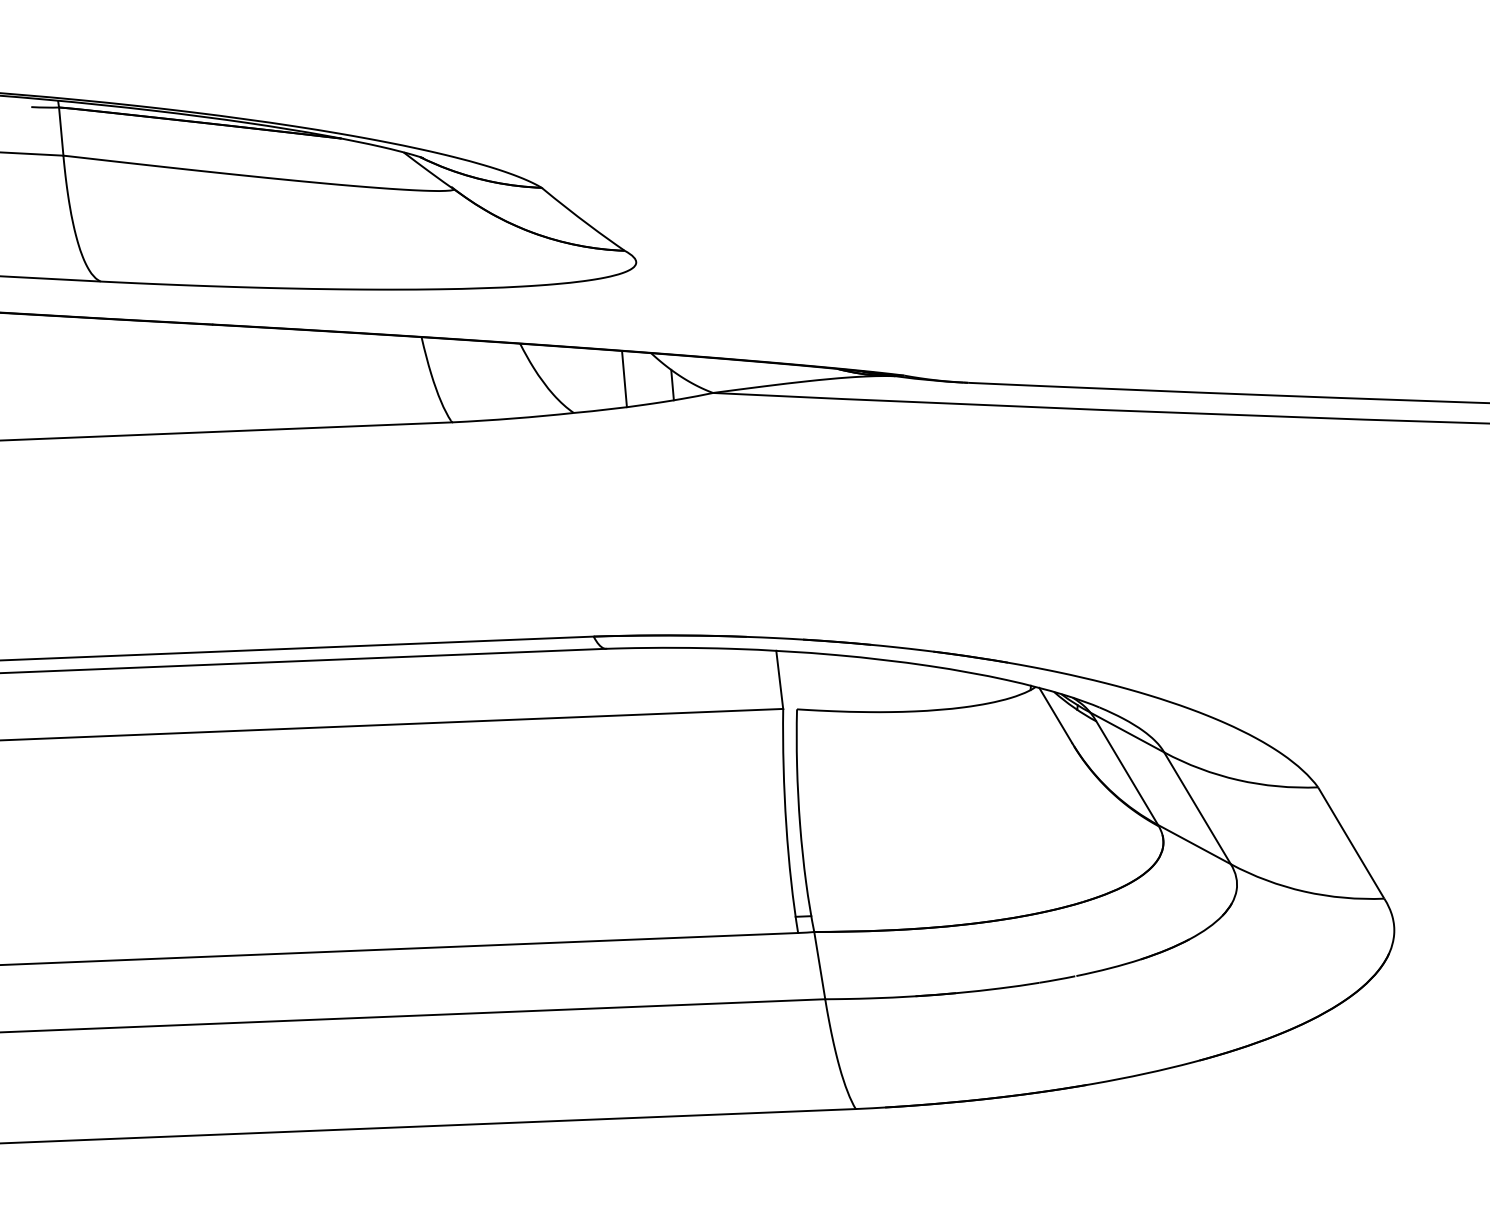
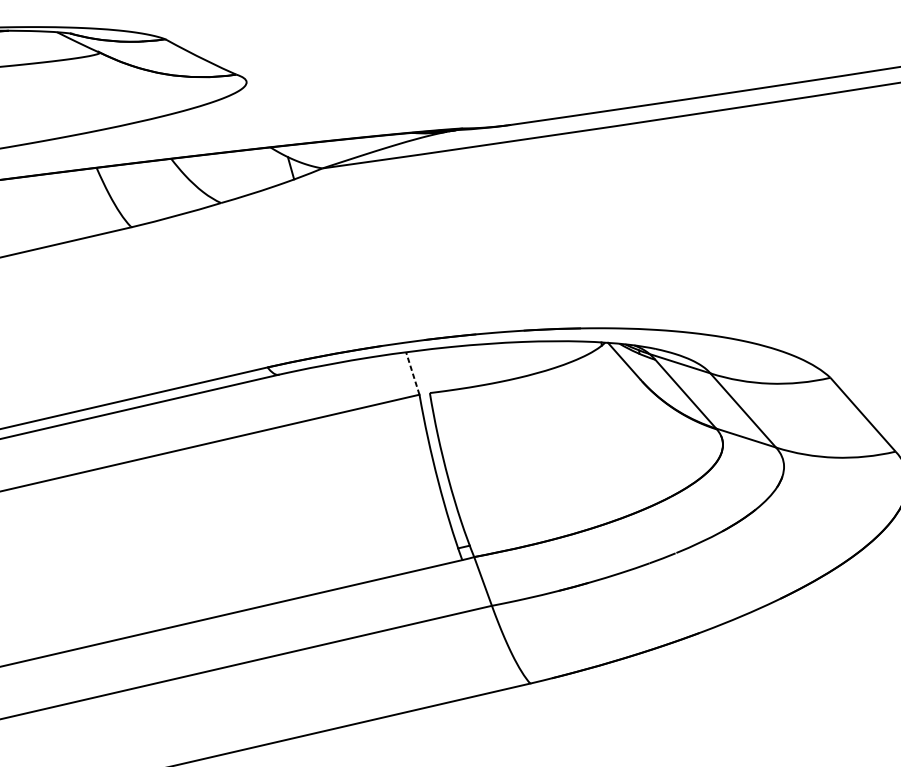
line: (624, 378) -> (254, 170), removed
line: (779, 679) -> (412, 373), solid -> dashed

